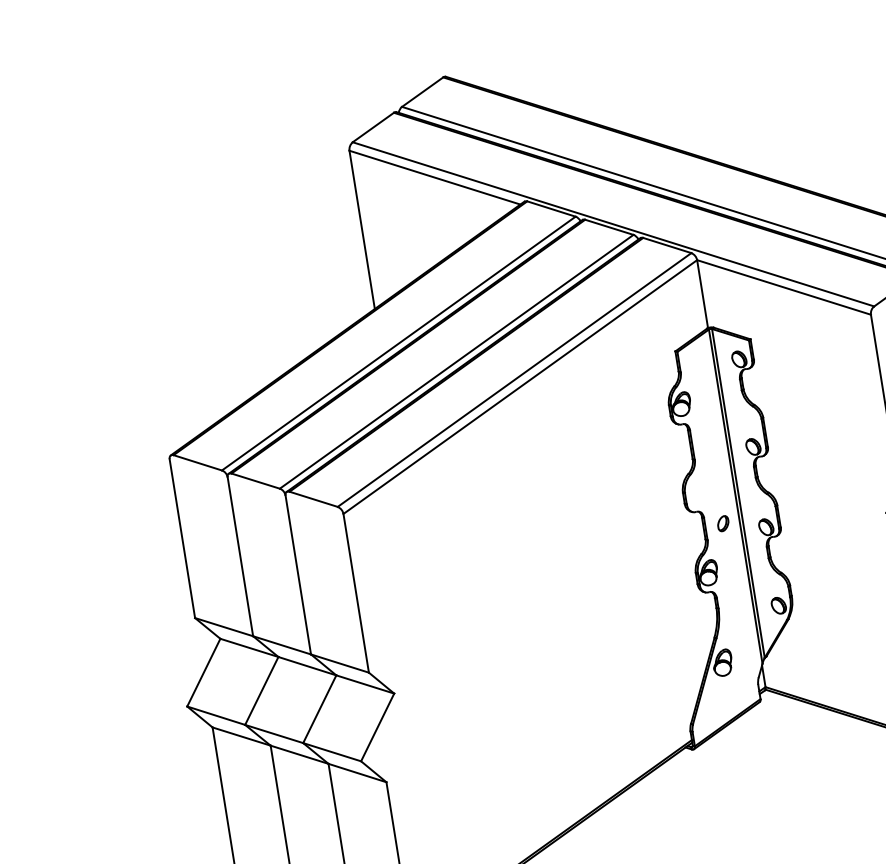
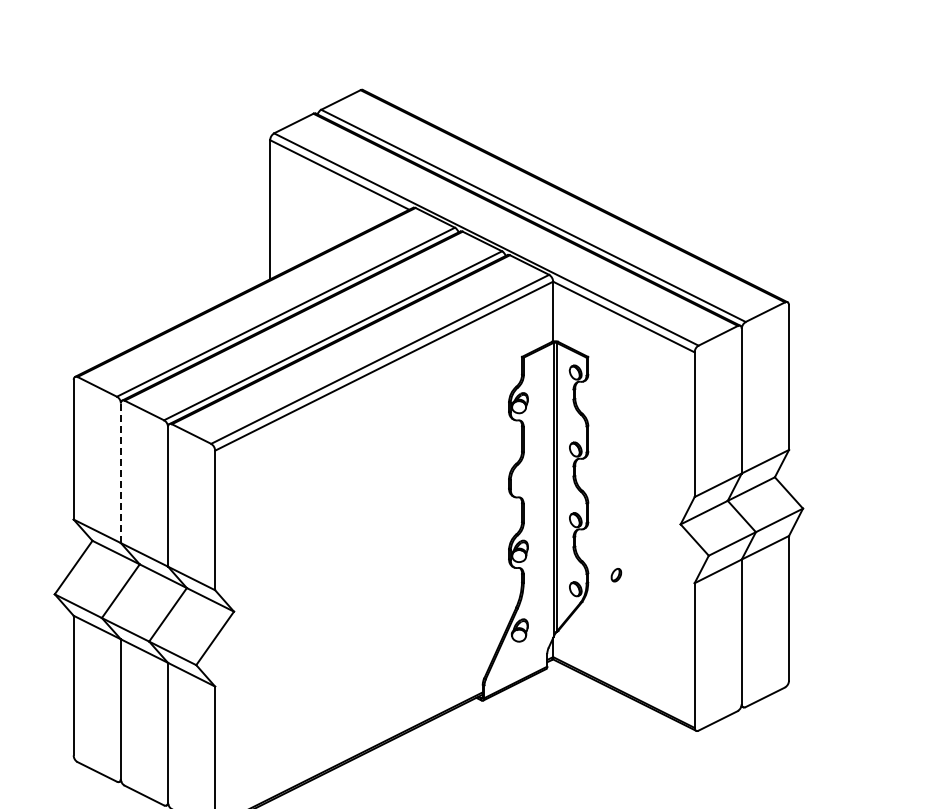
part: (723, 524) -> (616, 575), moved
line: (239, 557) -> (120, 473), solid -> dashed

